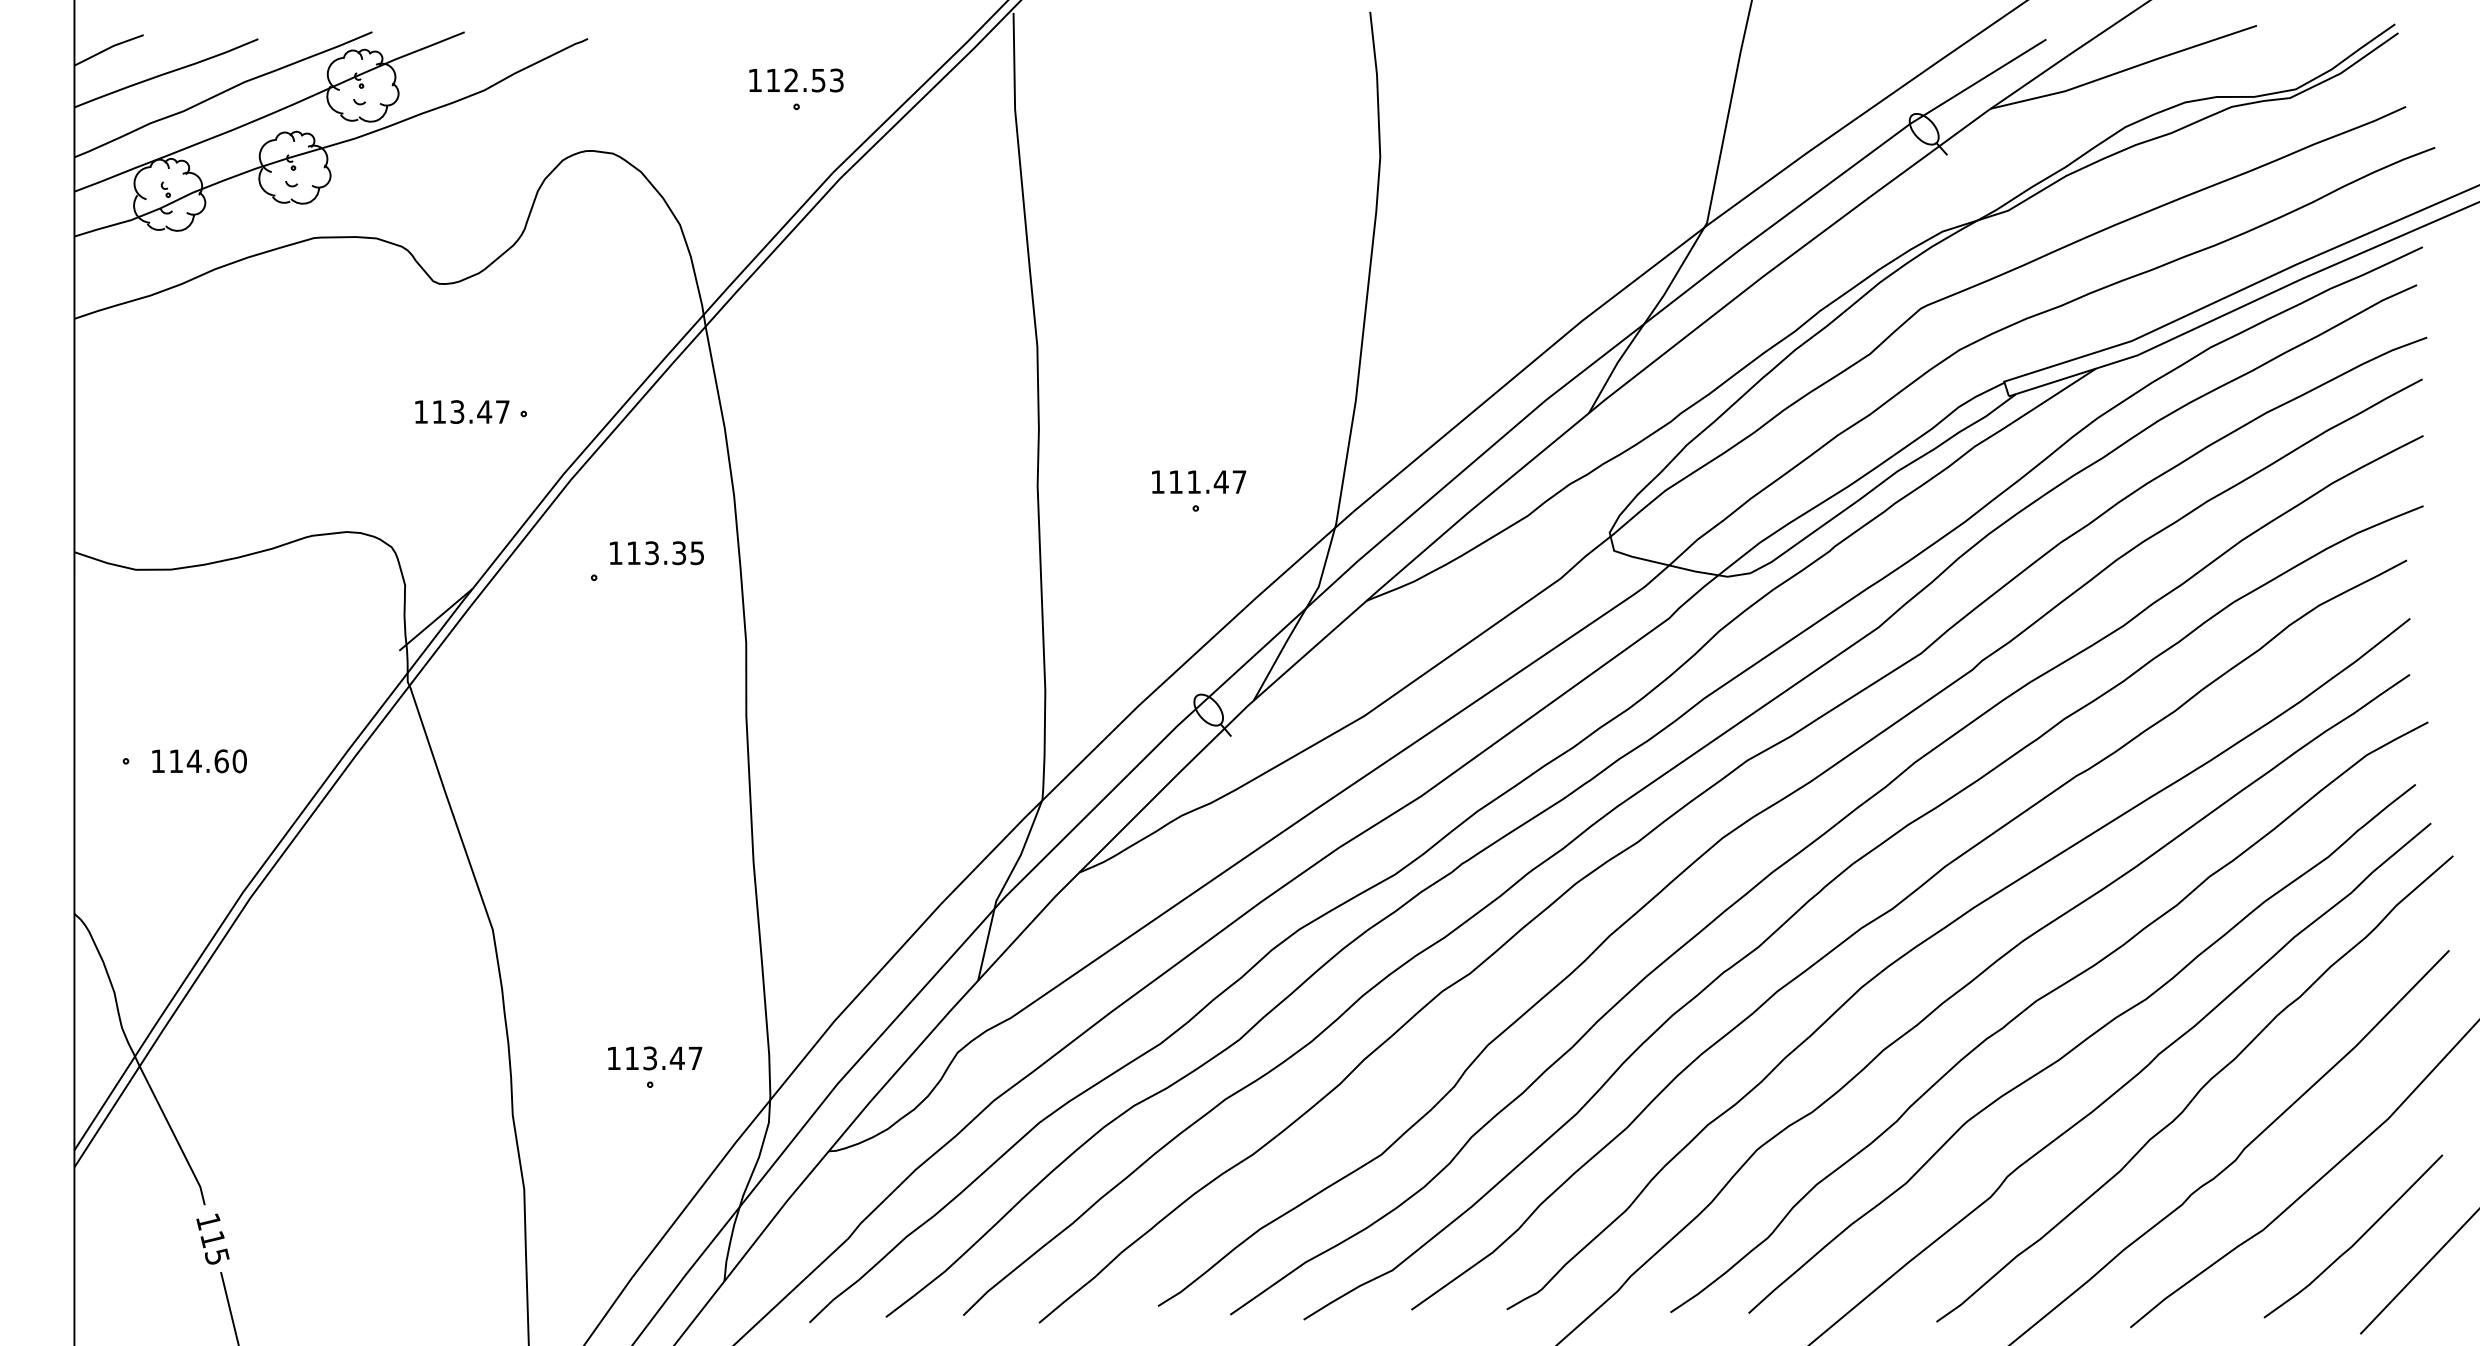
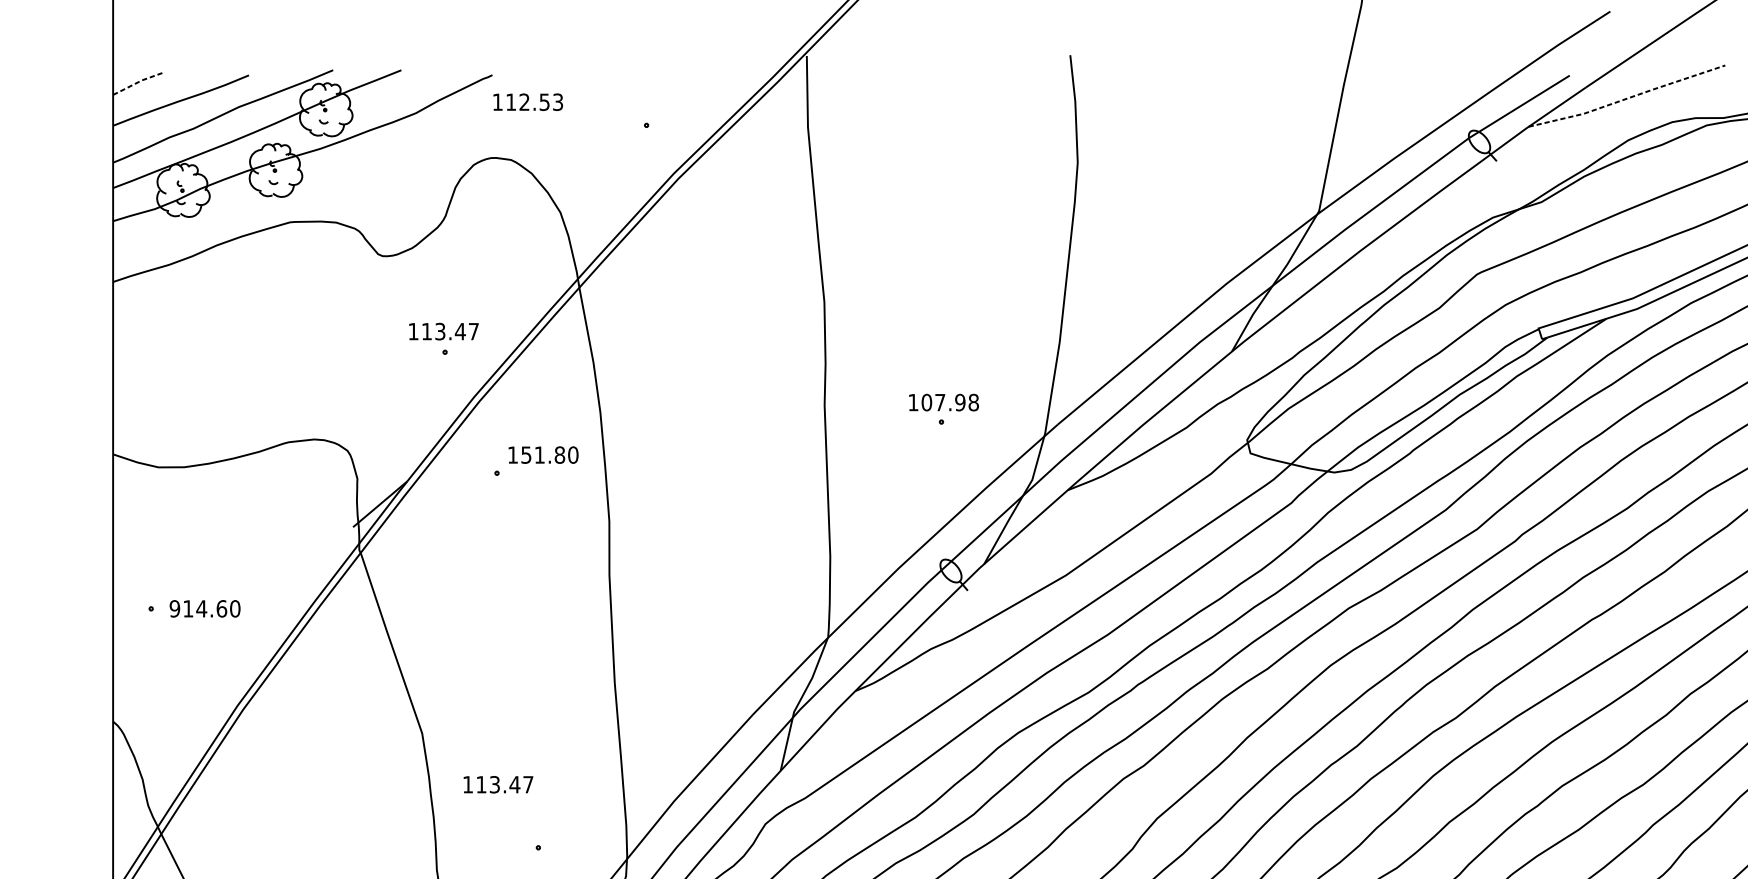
line: (108, 48) -> (138, 82), solid -> dashed
line: (2125, 70) -> (1628, 98), solid -> dashed
text: (796, 80) -> (528, 102), moved
text: (462, 411) -> (444, 331), moved
text: (1207, 482) -> (950, 402), 111.47 -> 107.98
text: (665, 553) -> (549, 455), 113.35 -> 151.80
text: (158, 761) -> (175, 608), 114.60 -> 914.60
text: (655, 1058) -> (498, 784), moved

